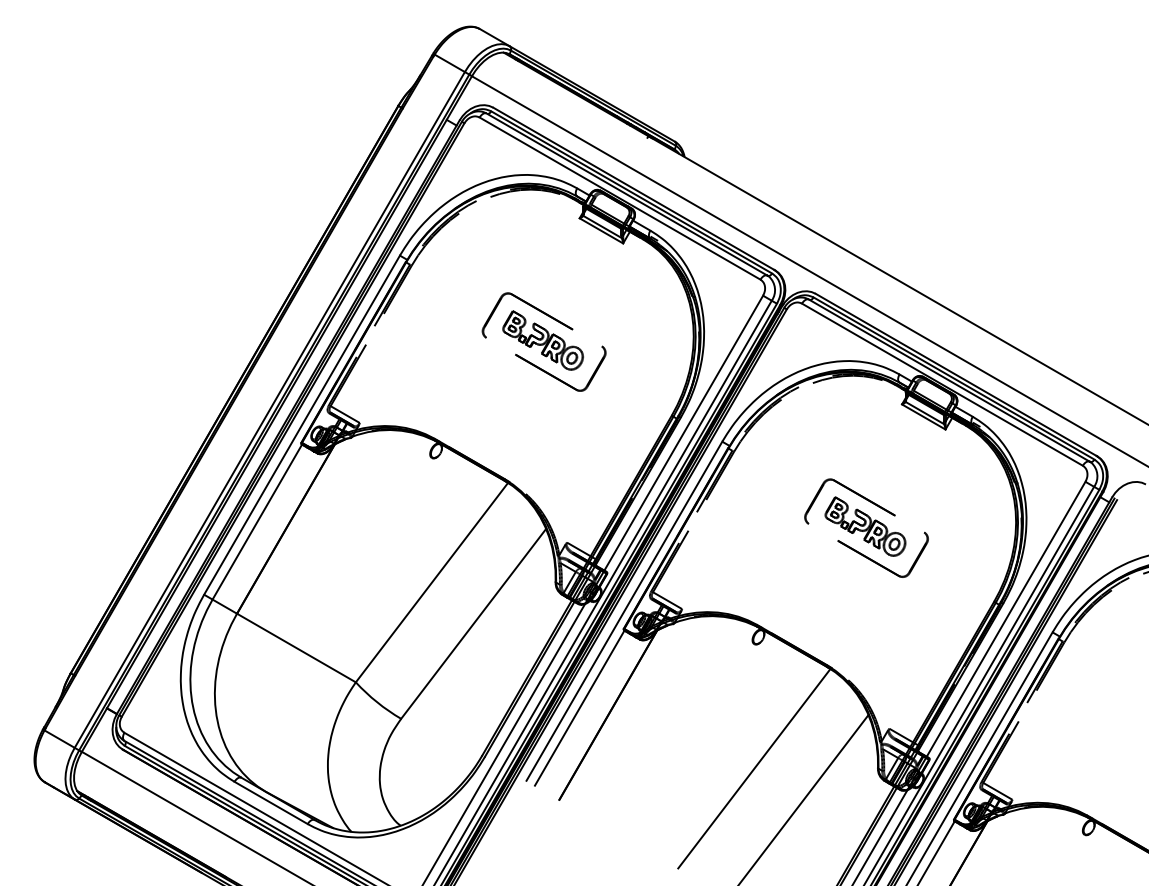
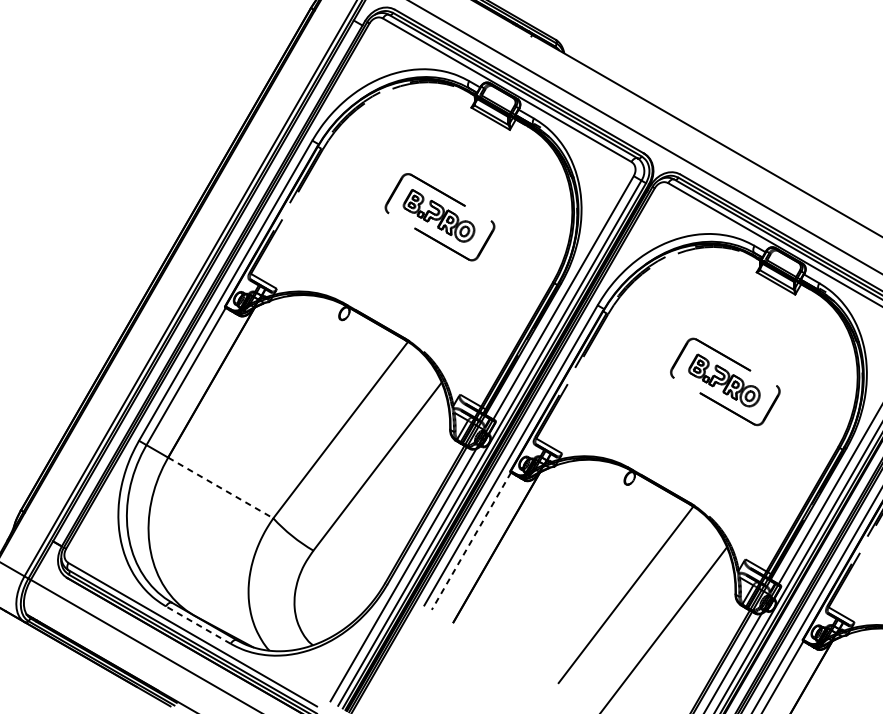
line: (296, 648) -> (220, 488), solid -> dashed
line: (579, 708) -> (471, 541), solid -> dashed
line: (270, 802) -> (197, 624), solid -> dashed

